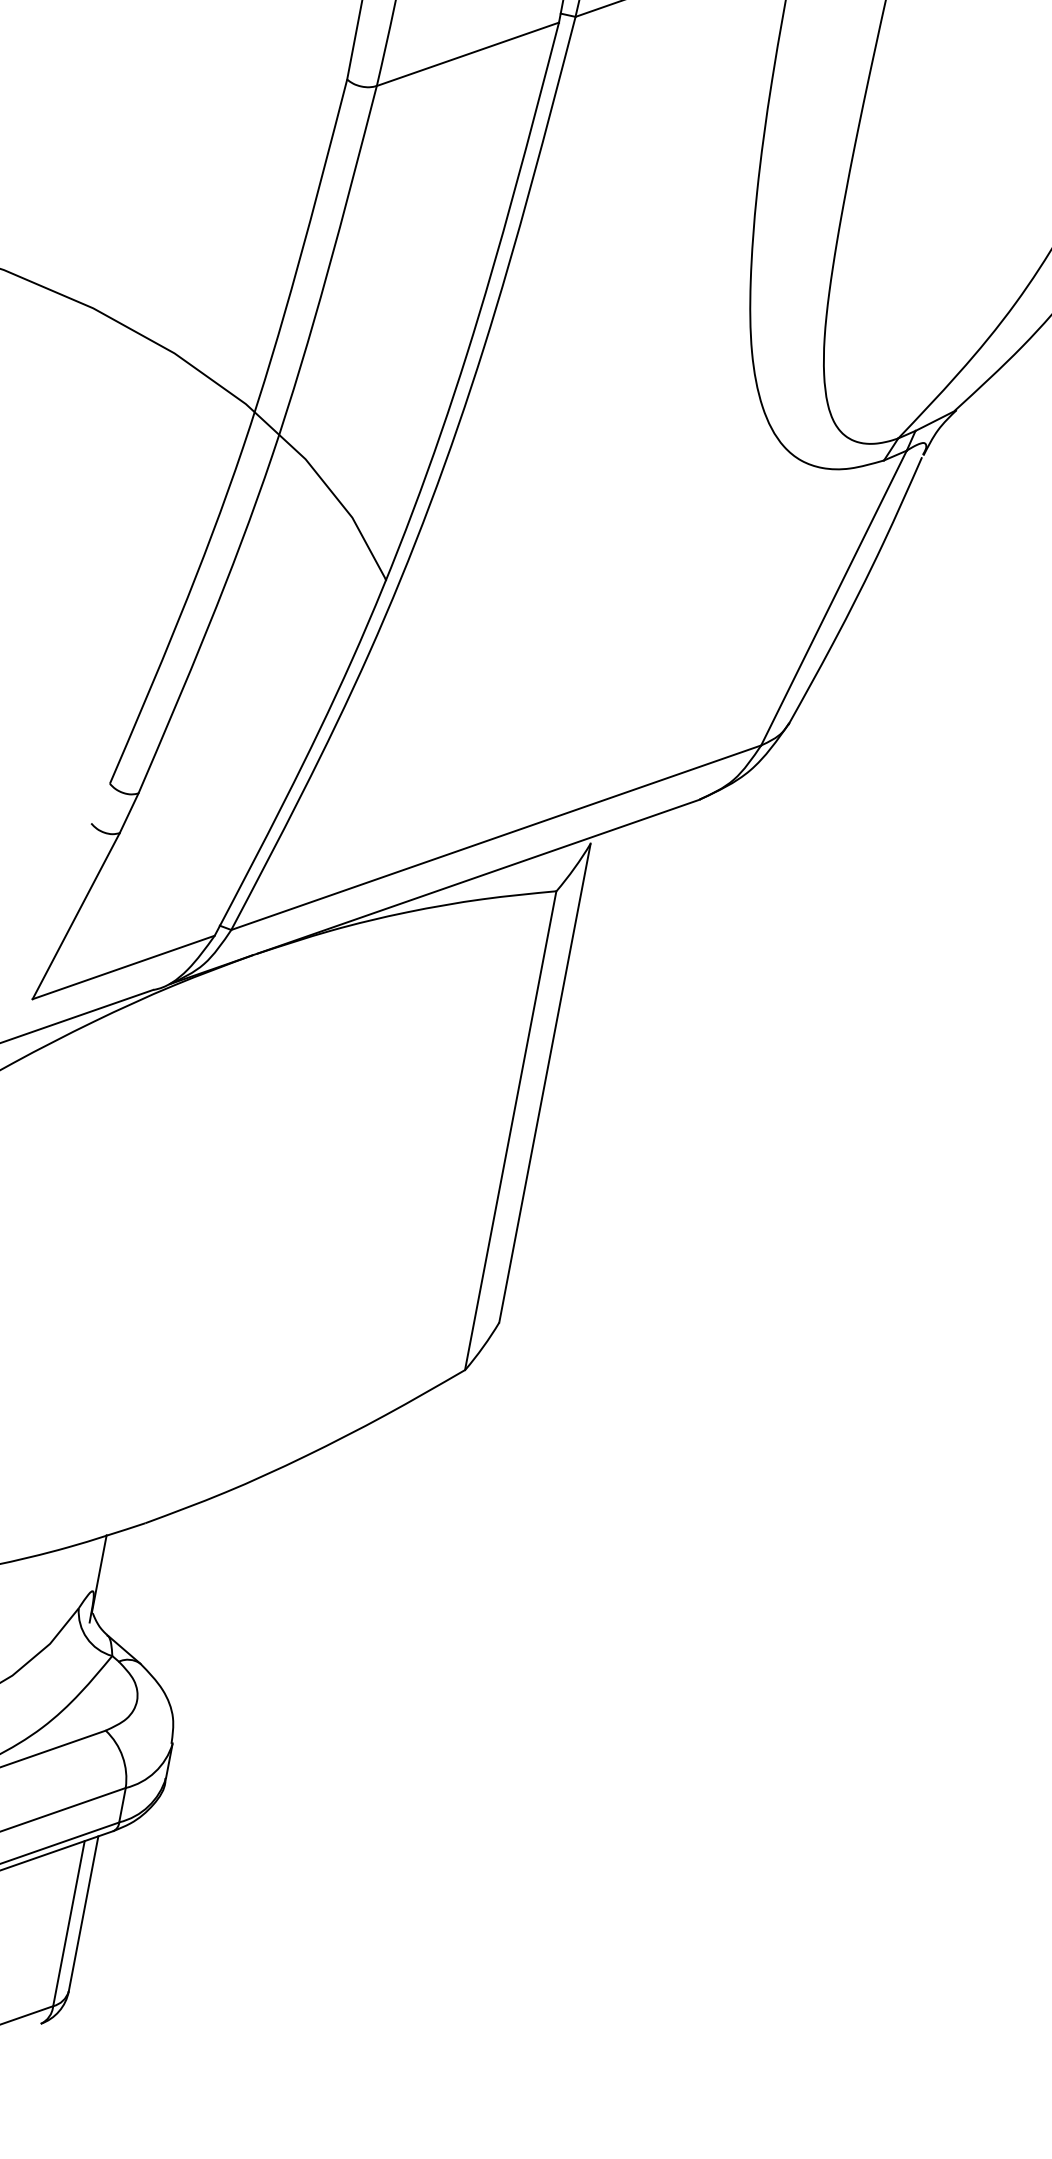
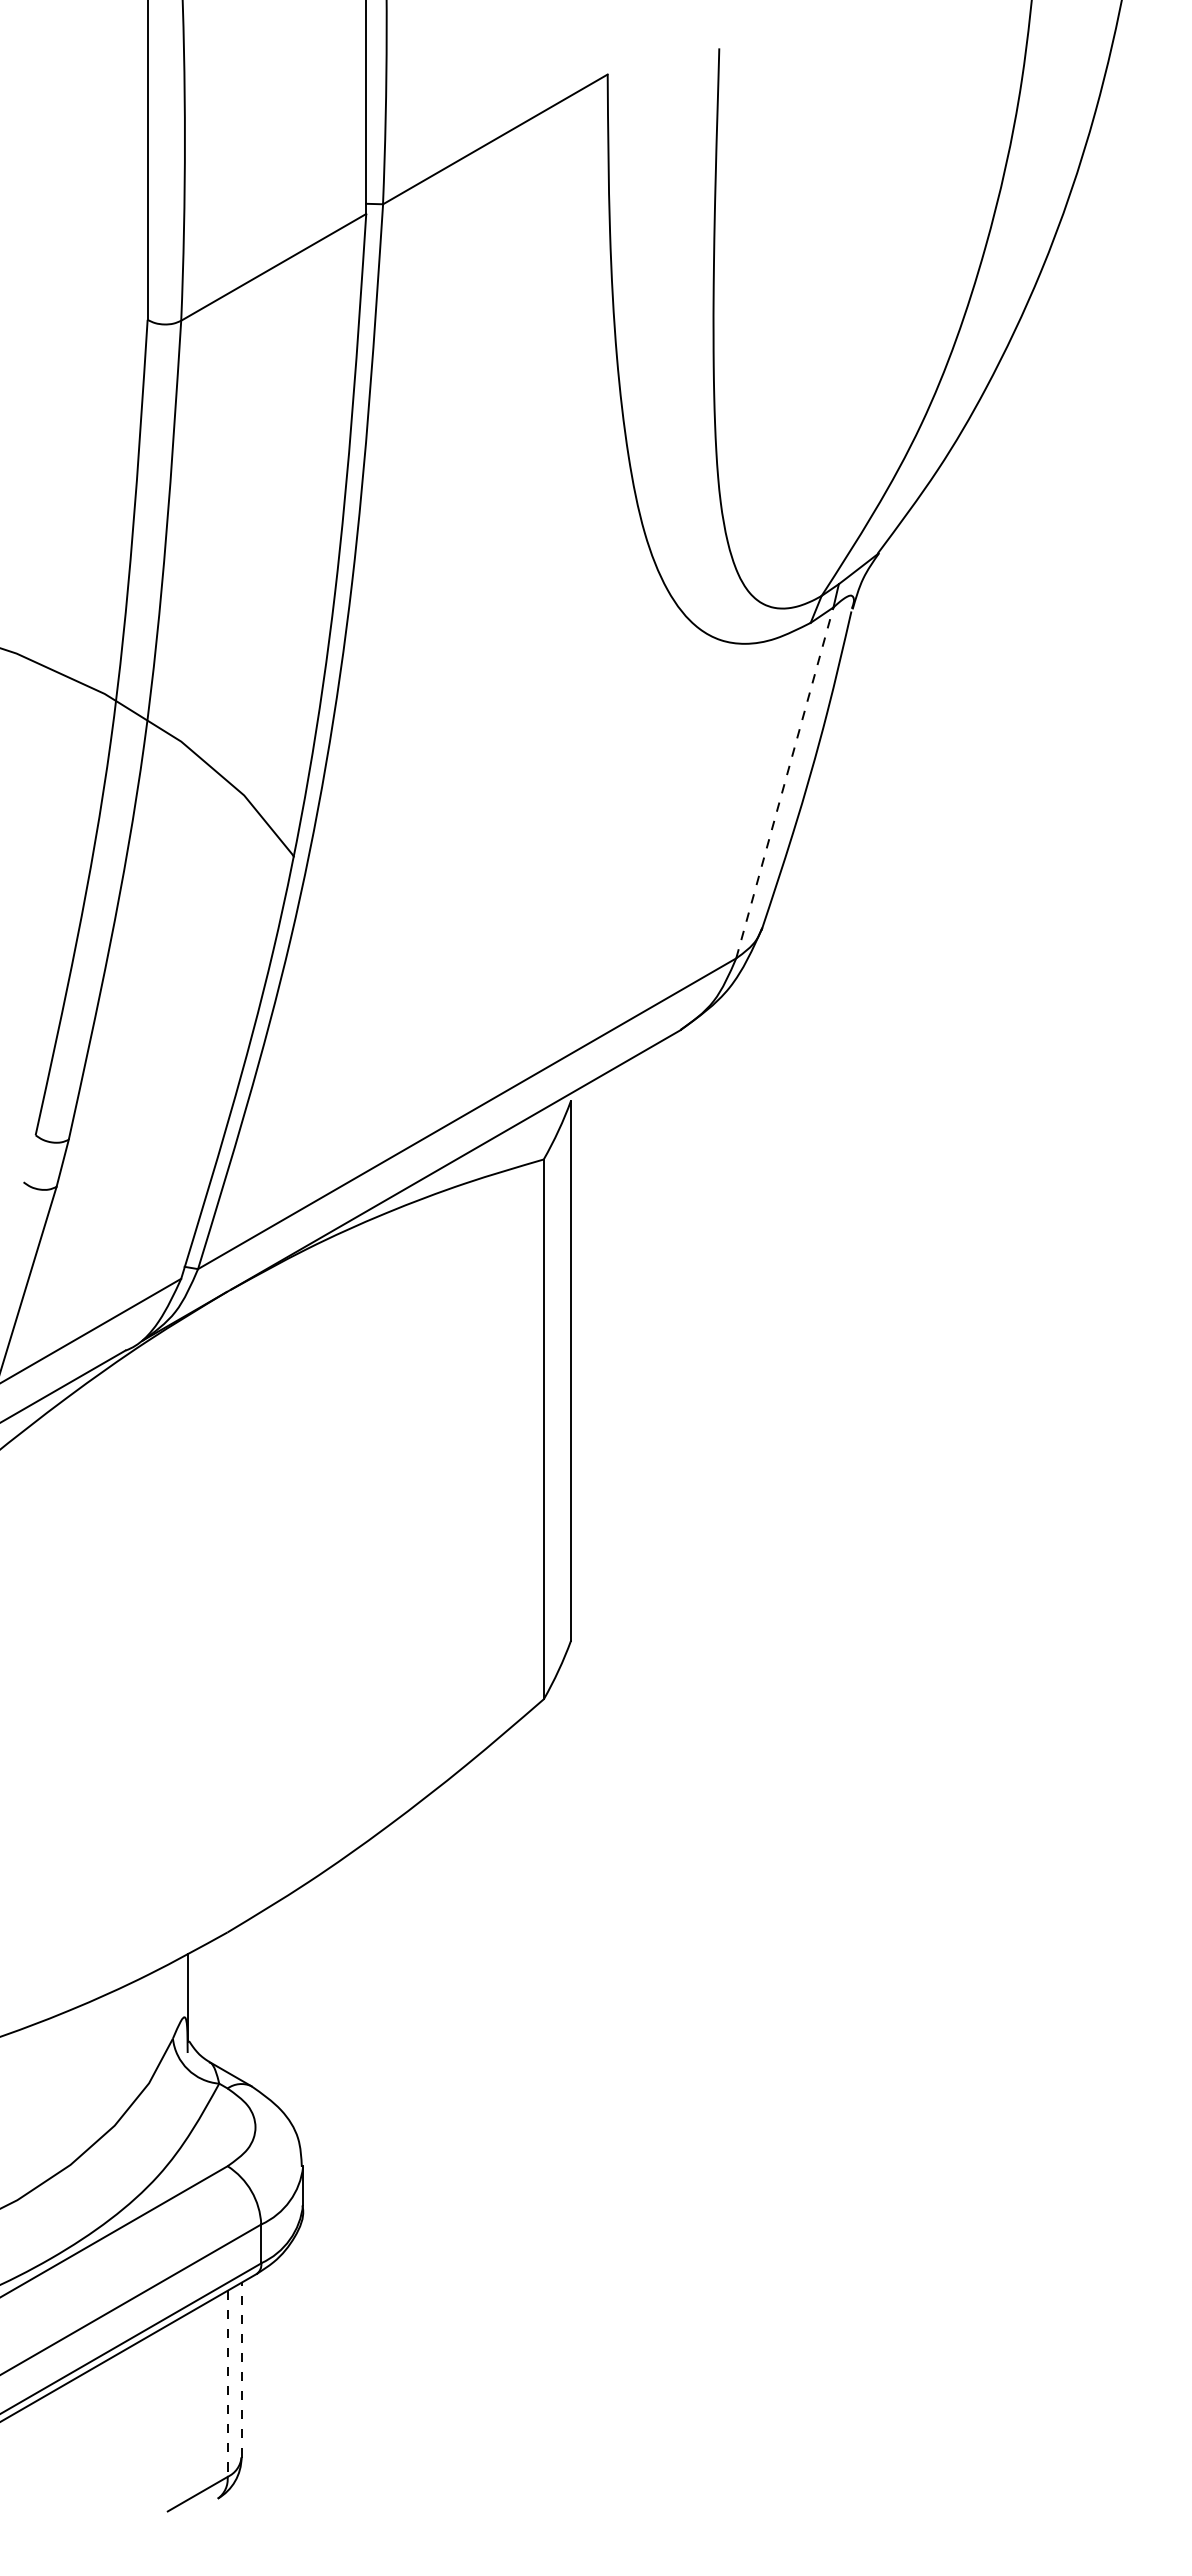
line: (833, 597) -> (784, 782), solid -> dashed
line: (83, 1913) -> (241, 2369), solid -> dashed
line: (68, 1924) -> (227, 2384), solid -> dashed

